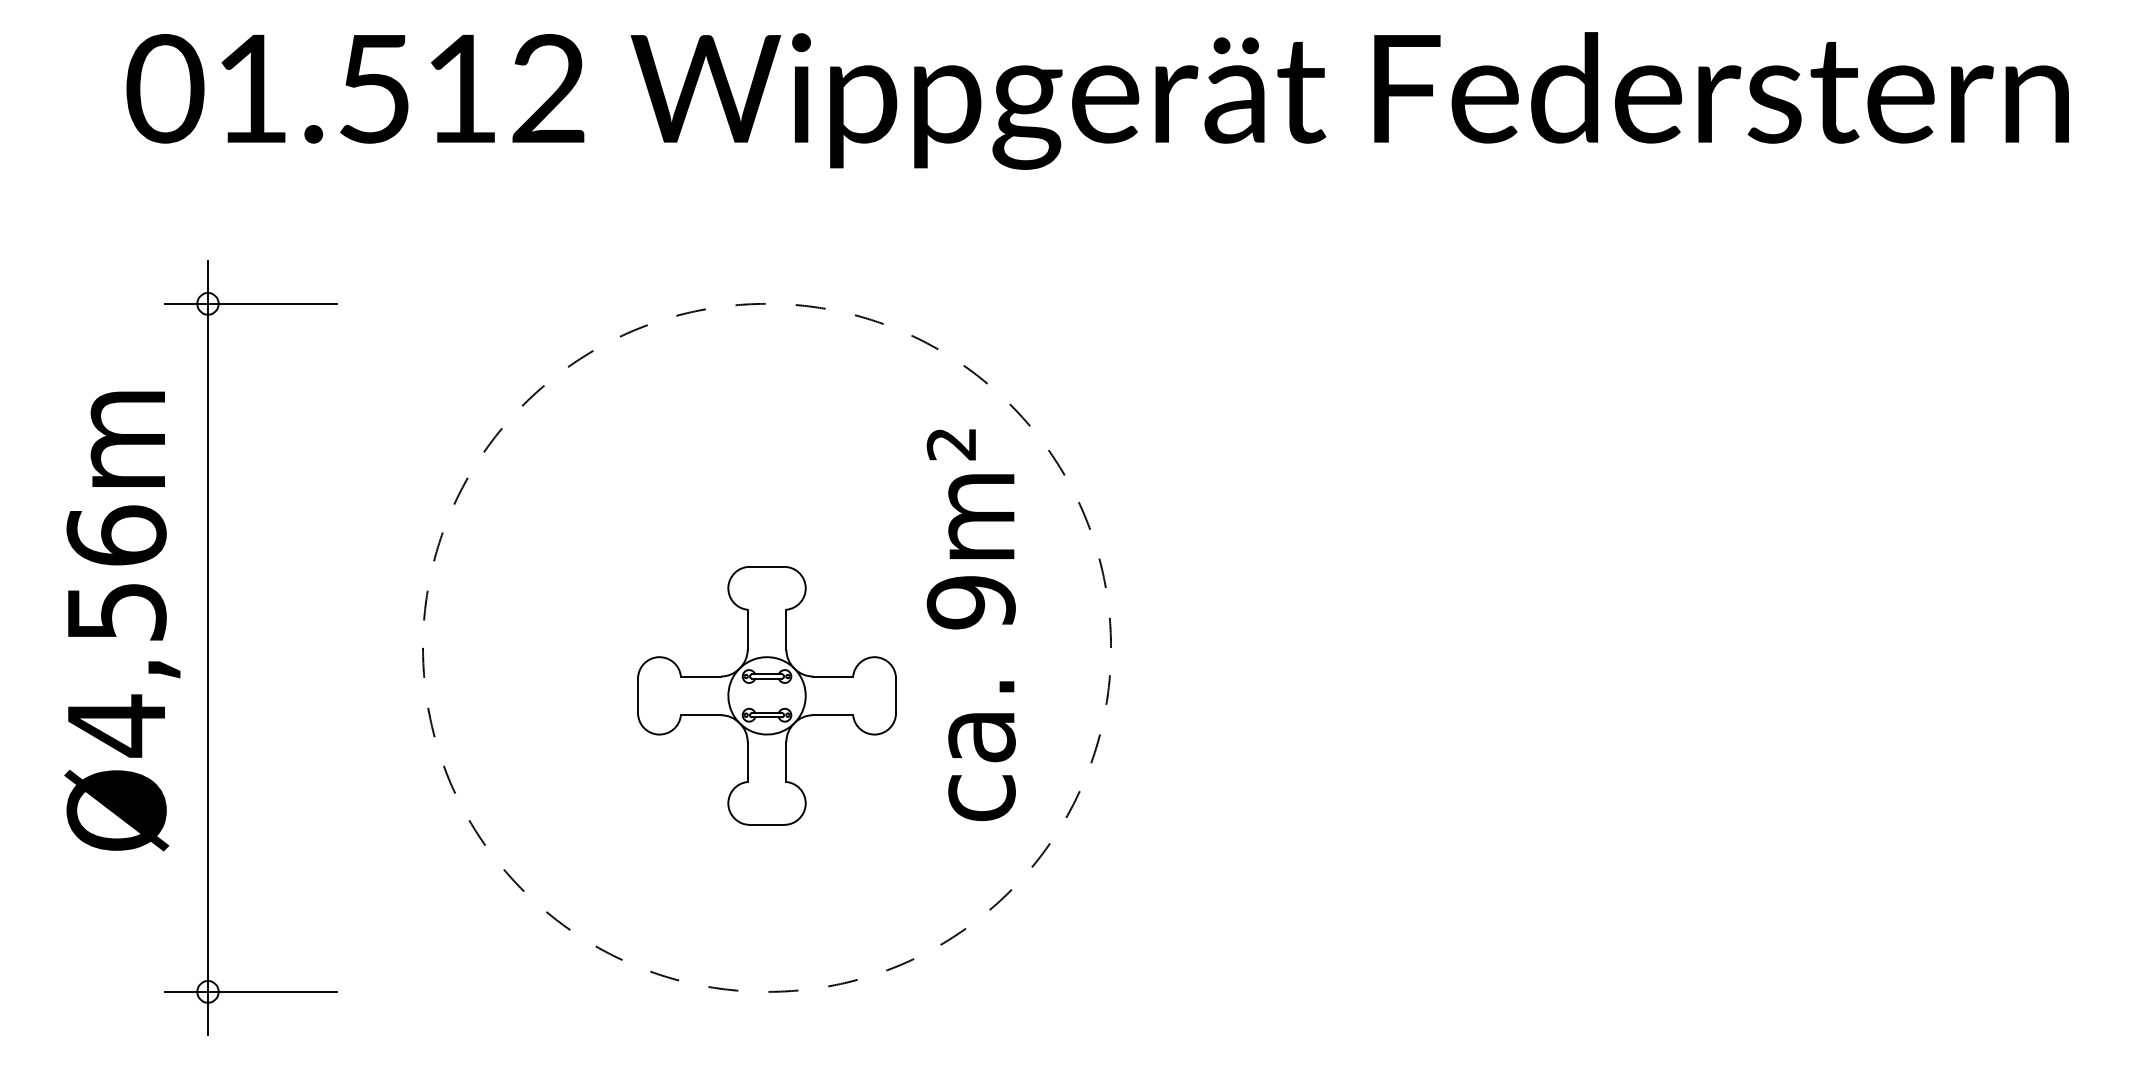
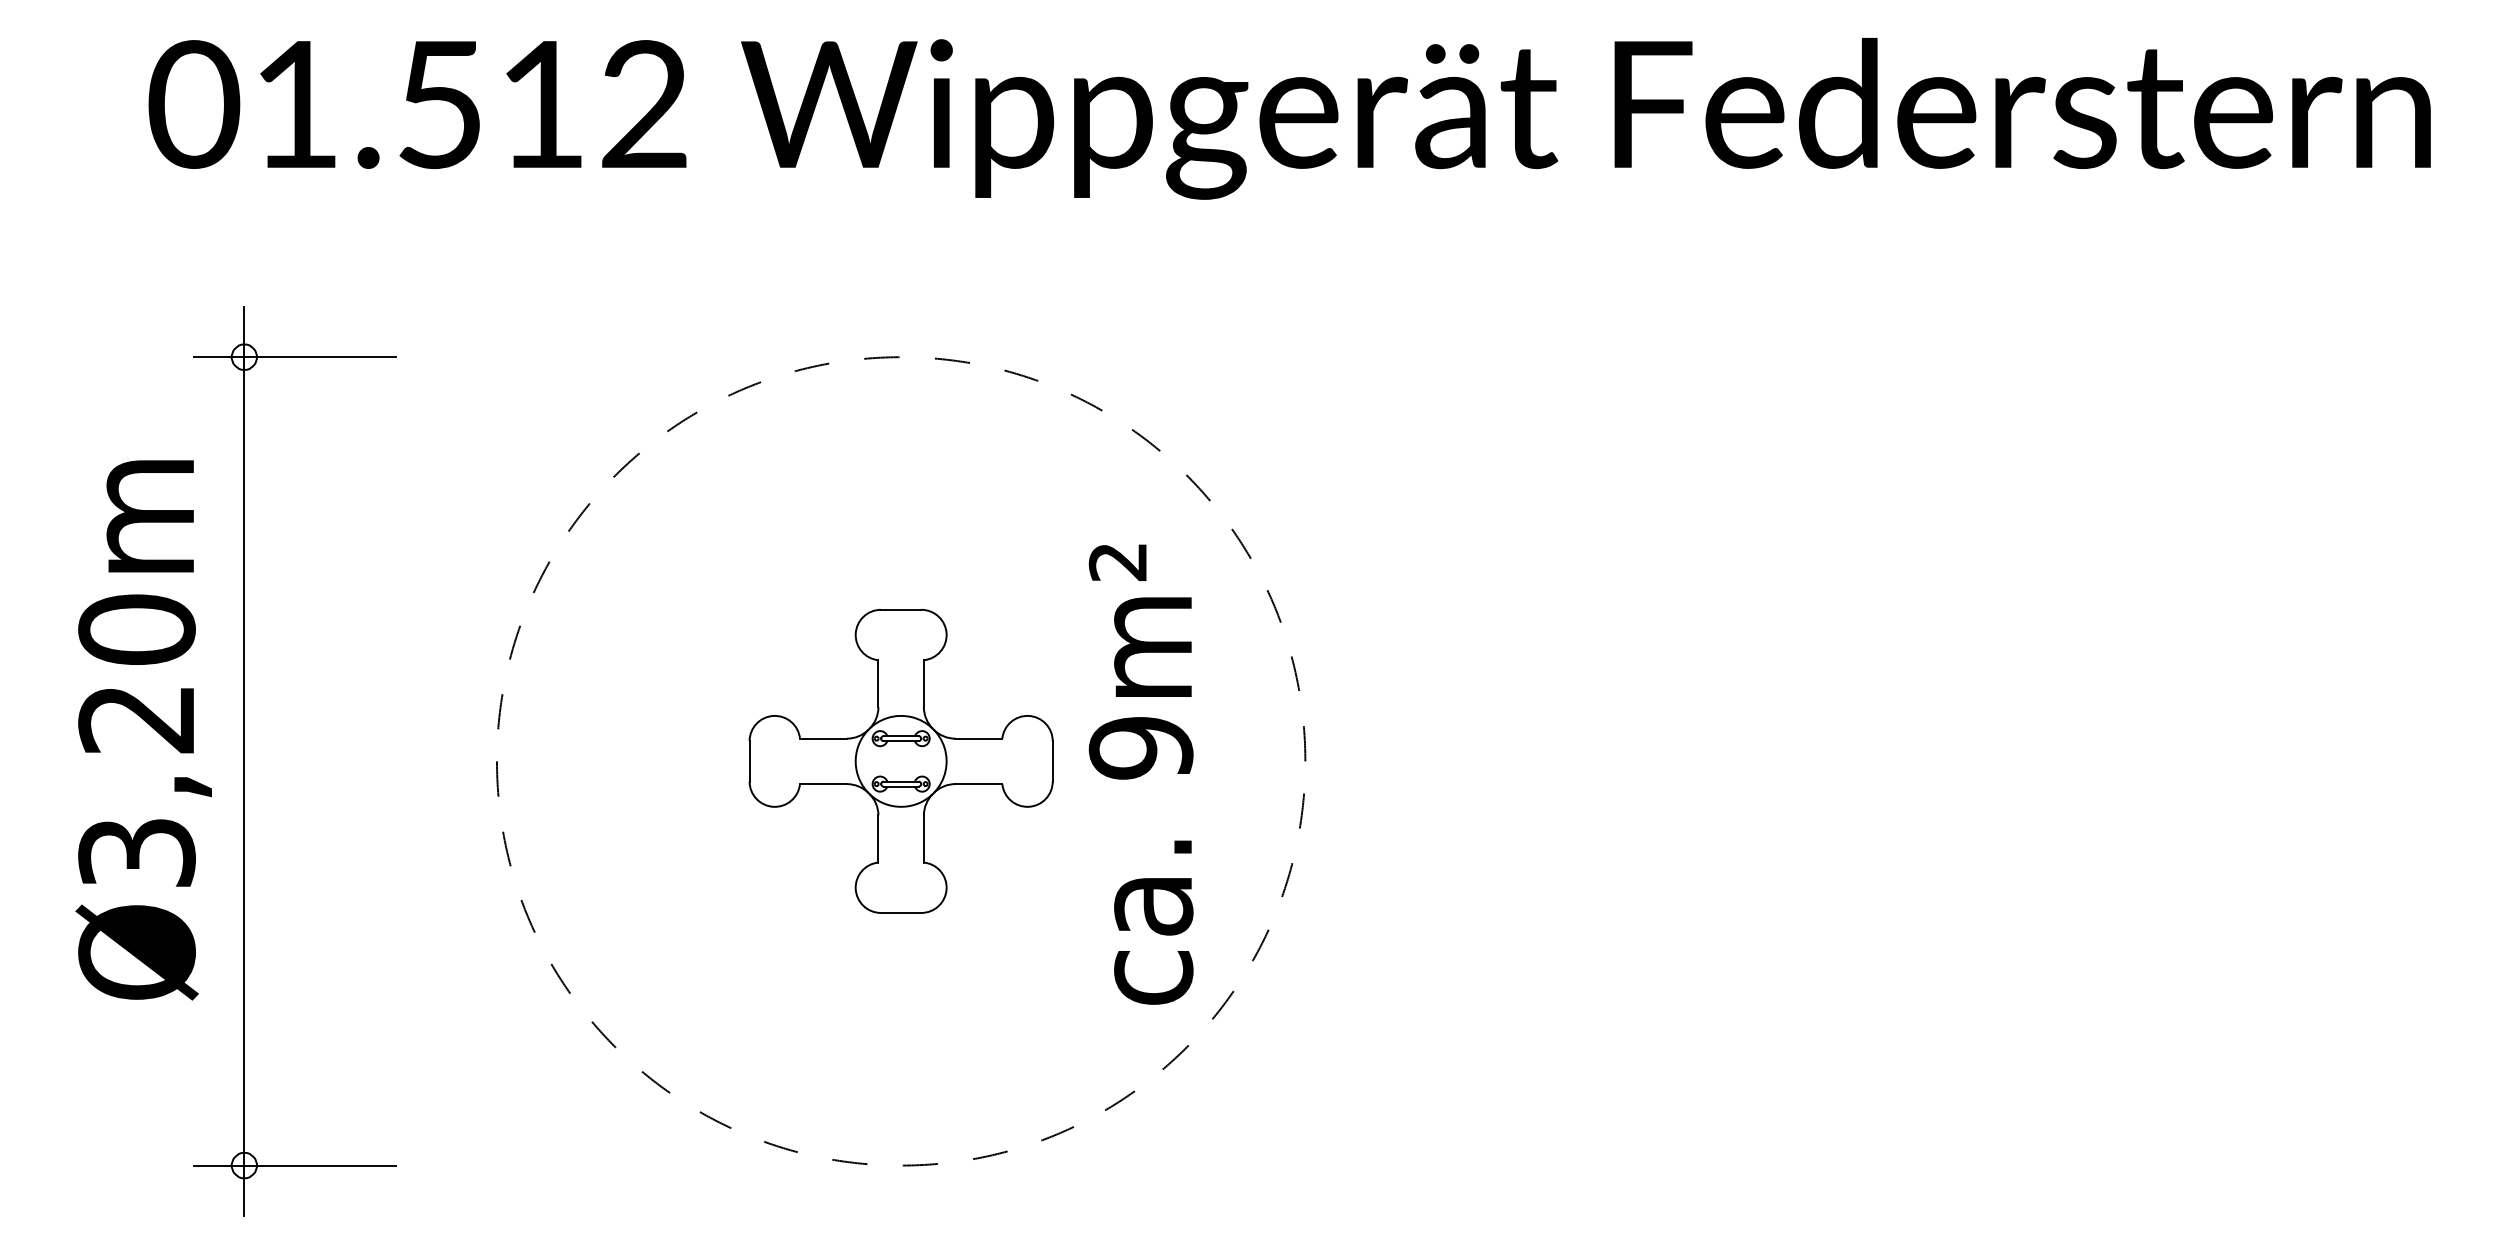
text: (970, 625) -> (1140, 775), moved
text: (116, 631) -> (136, 742), Ø4,56m -> Ø3,20m
part: (766, 695) -> (900, 760), moved

